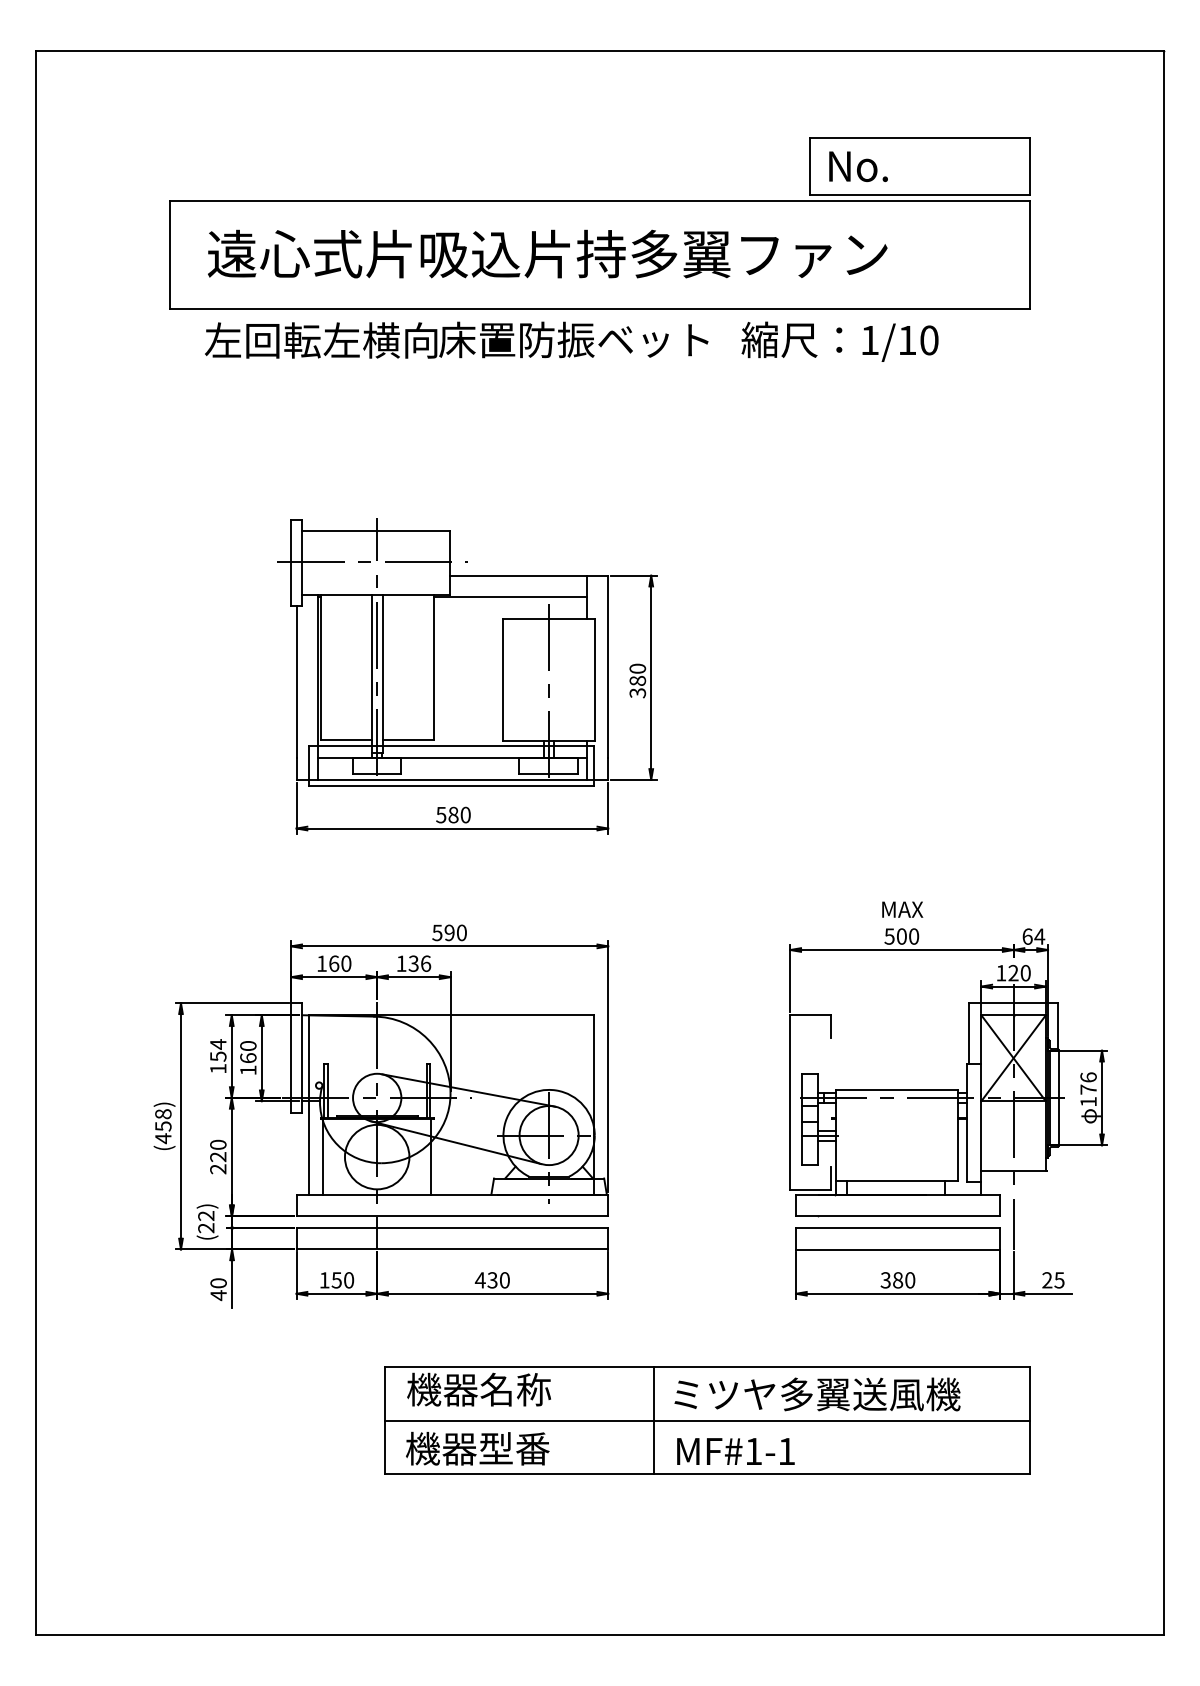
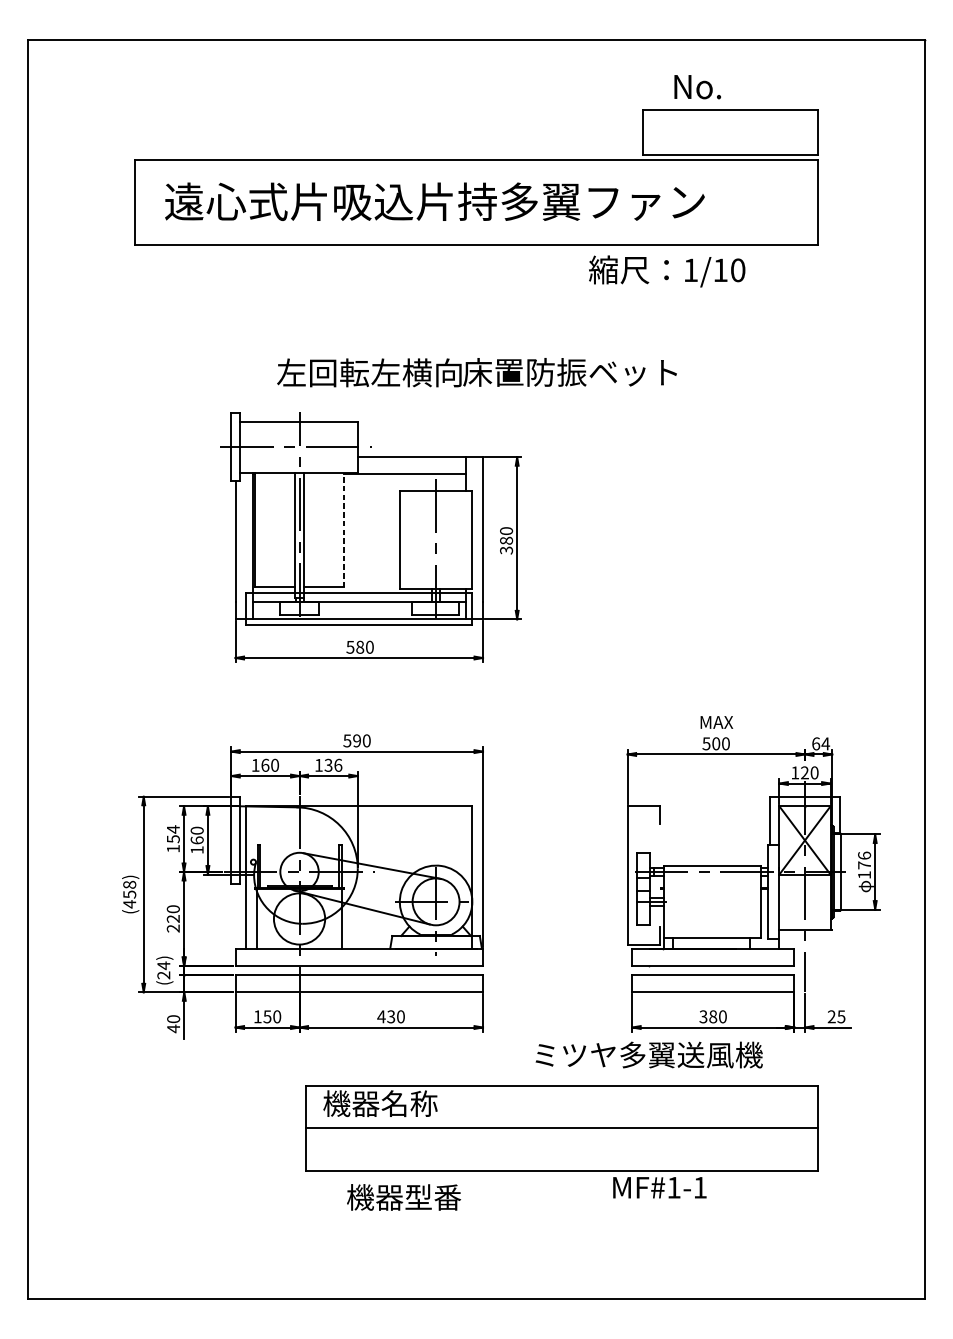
text: (858, 166) -> (697, 86), moved
text: (456, 339) -> (476, 372), moved
line: (433, 667) -> (344, 530), solid -> dashed
text: (206, 1215) -> (163, 965), (22) -> (24)
text: (817, 1394) -> (649, 1055), moved
line: (653, 1420) -> (518, 1128), removed
text: (477, 1448) -> (403, 1197), moved
text: (735, 1451) -> (659, 1187), moved

